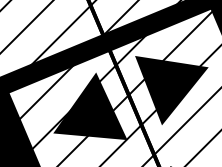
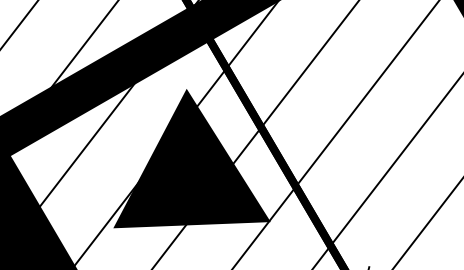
fill: (171, 90) -> (349, 106), removed

